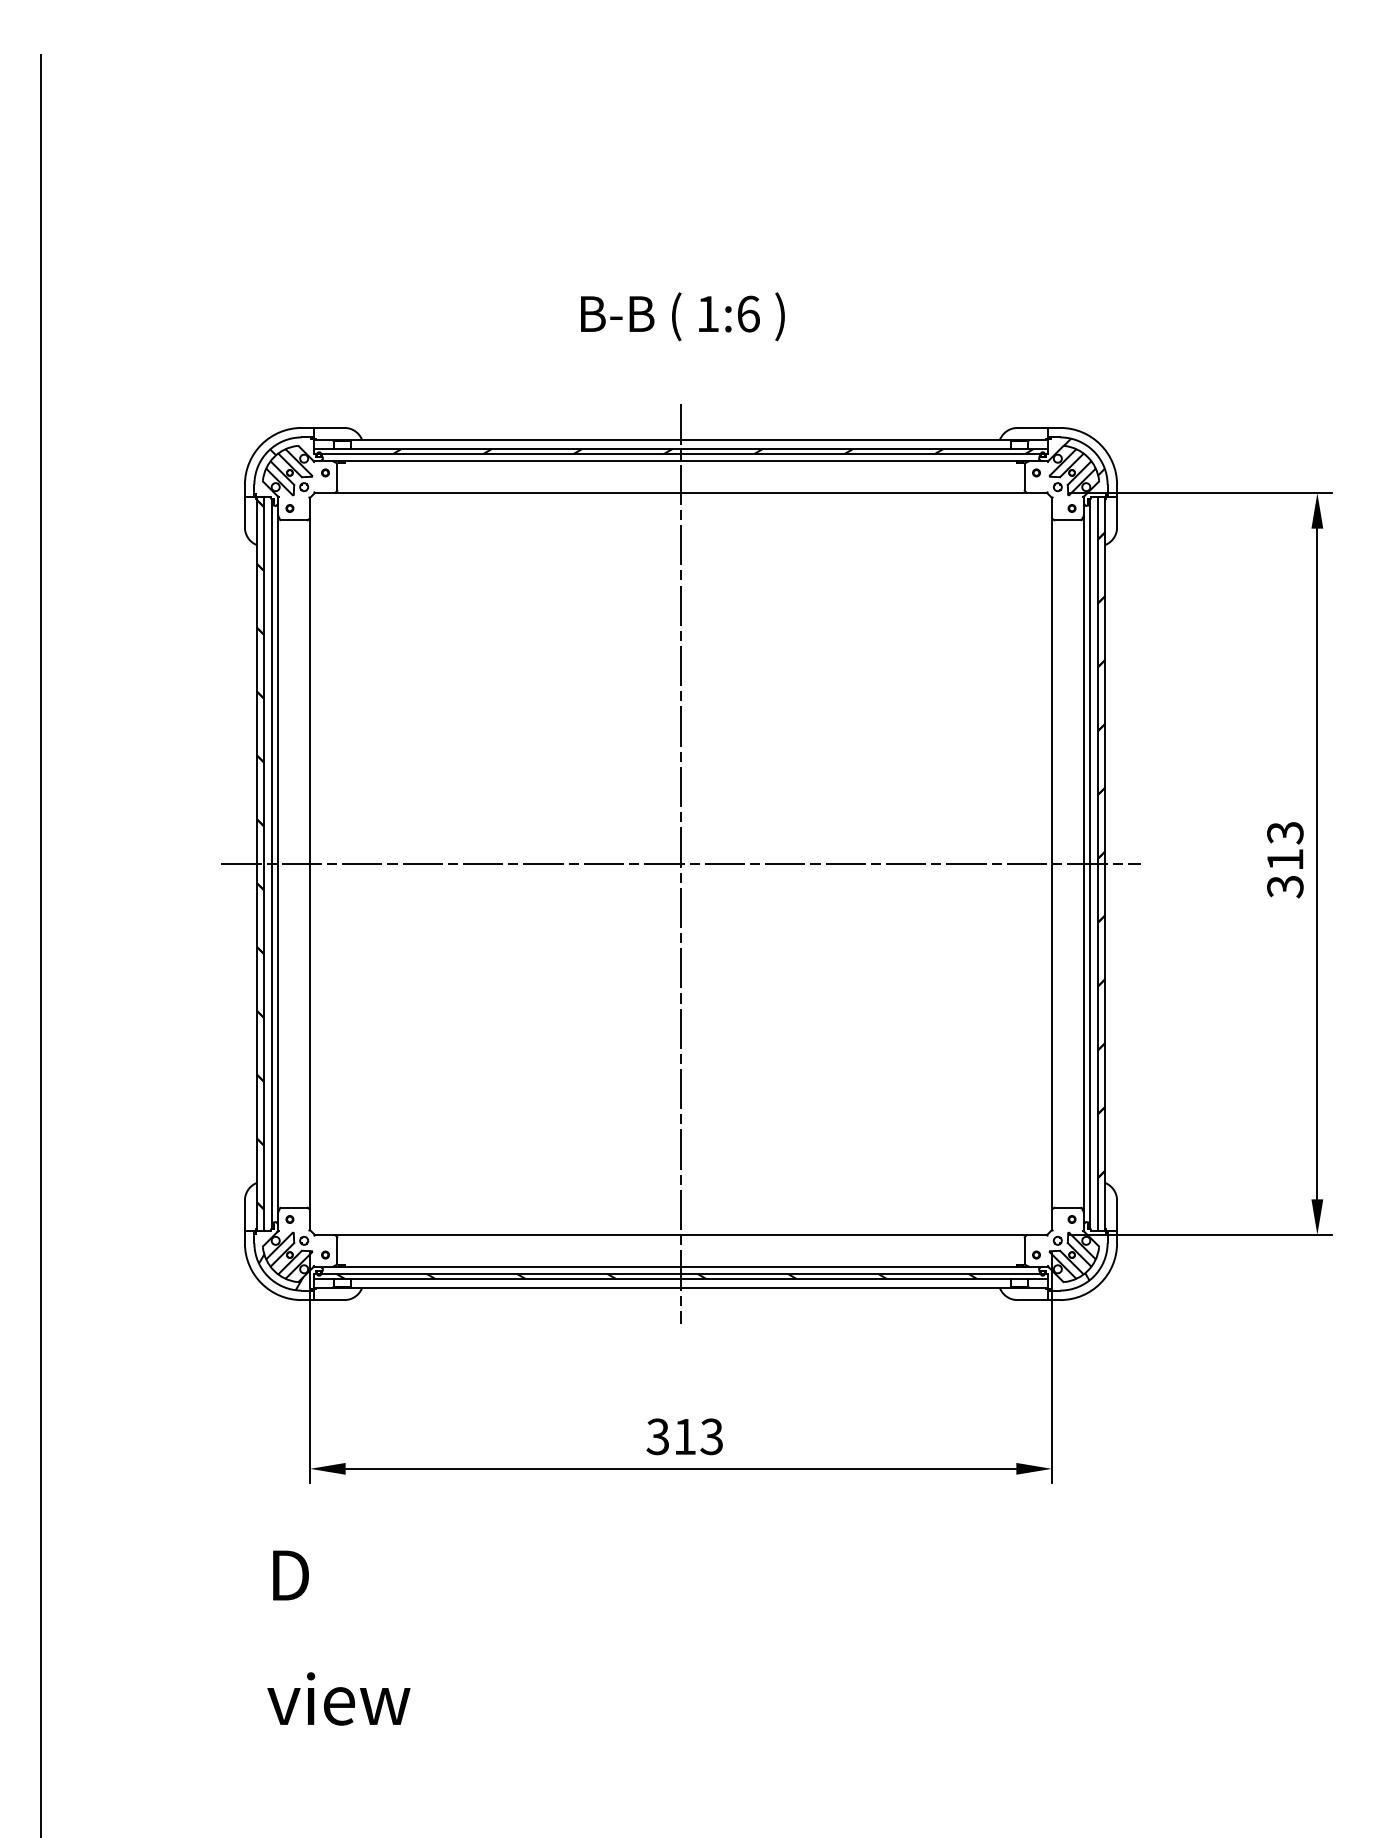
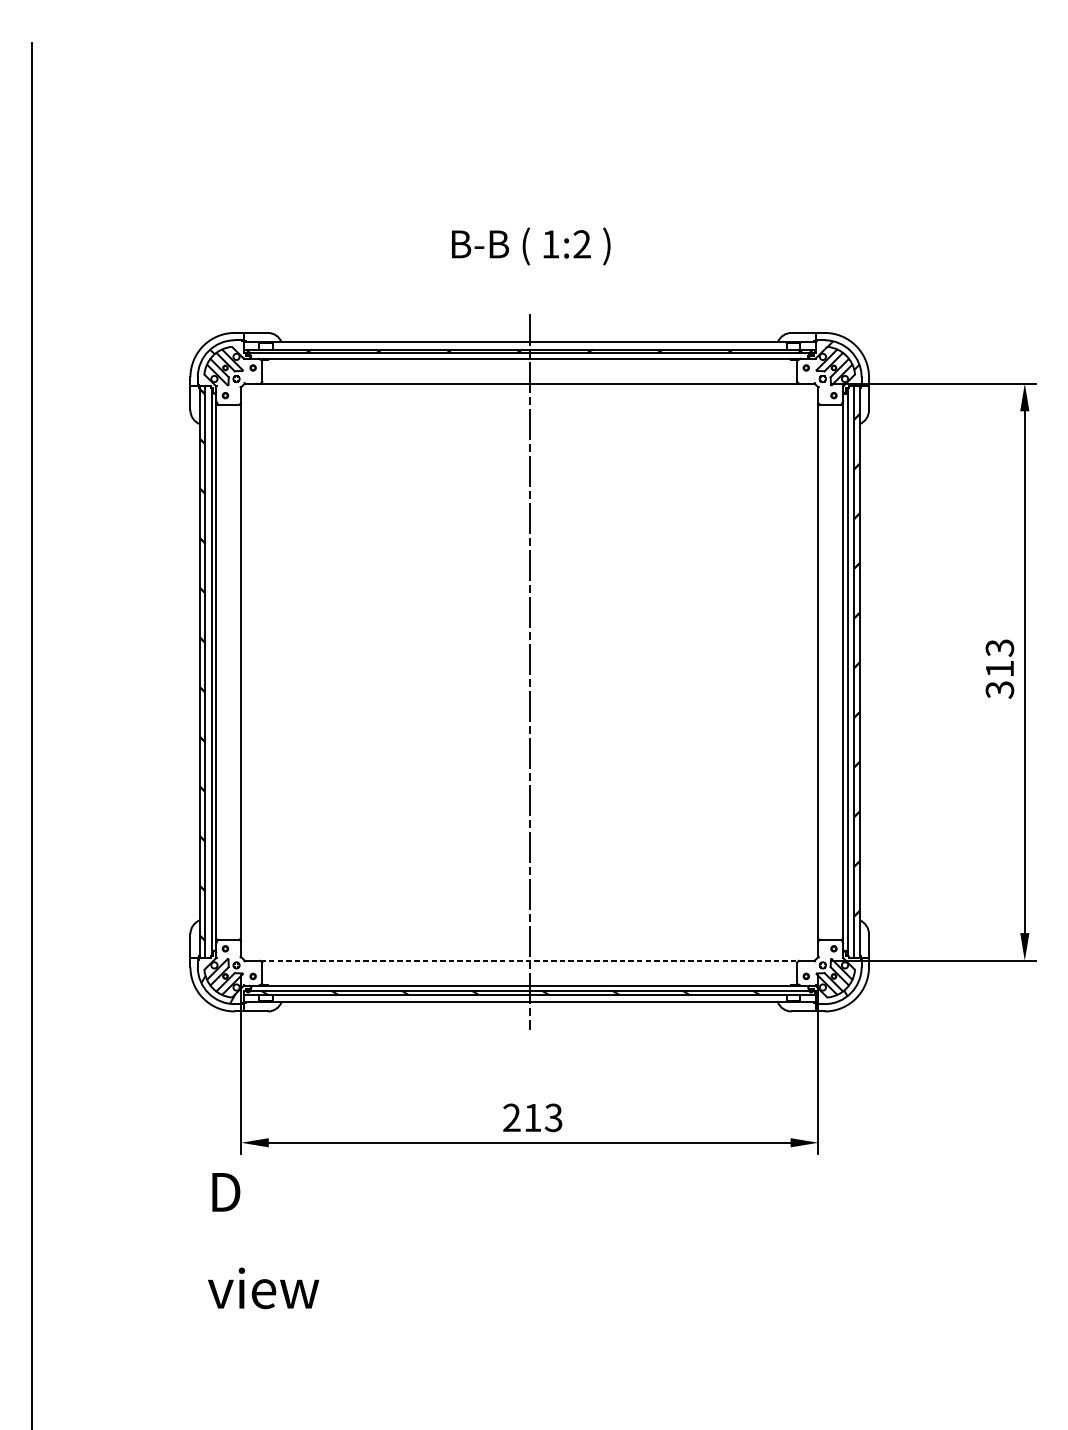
text: (748, 313) -> (582, 243), 1:6 -> 1:2
line: (680, 864) -> (529, 672), removed
line: (681, 1234) -> (530, 960), solid -> dashed
text: (657, 1436) -> (511, 1117), 313 -> 213
text: (338, 1637) -> (263, 1240), moved

